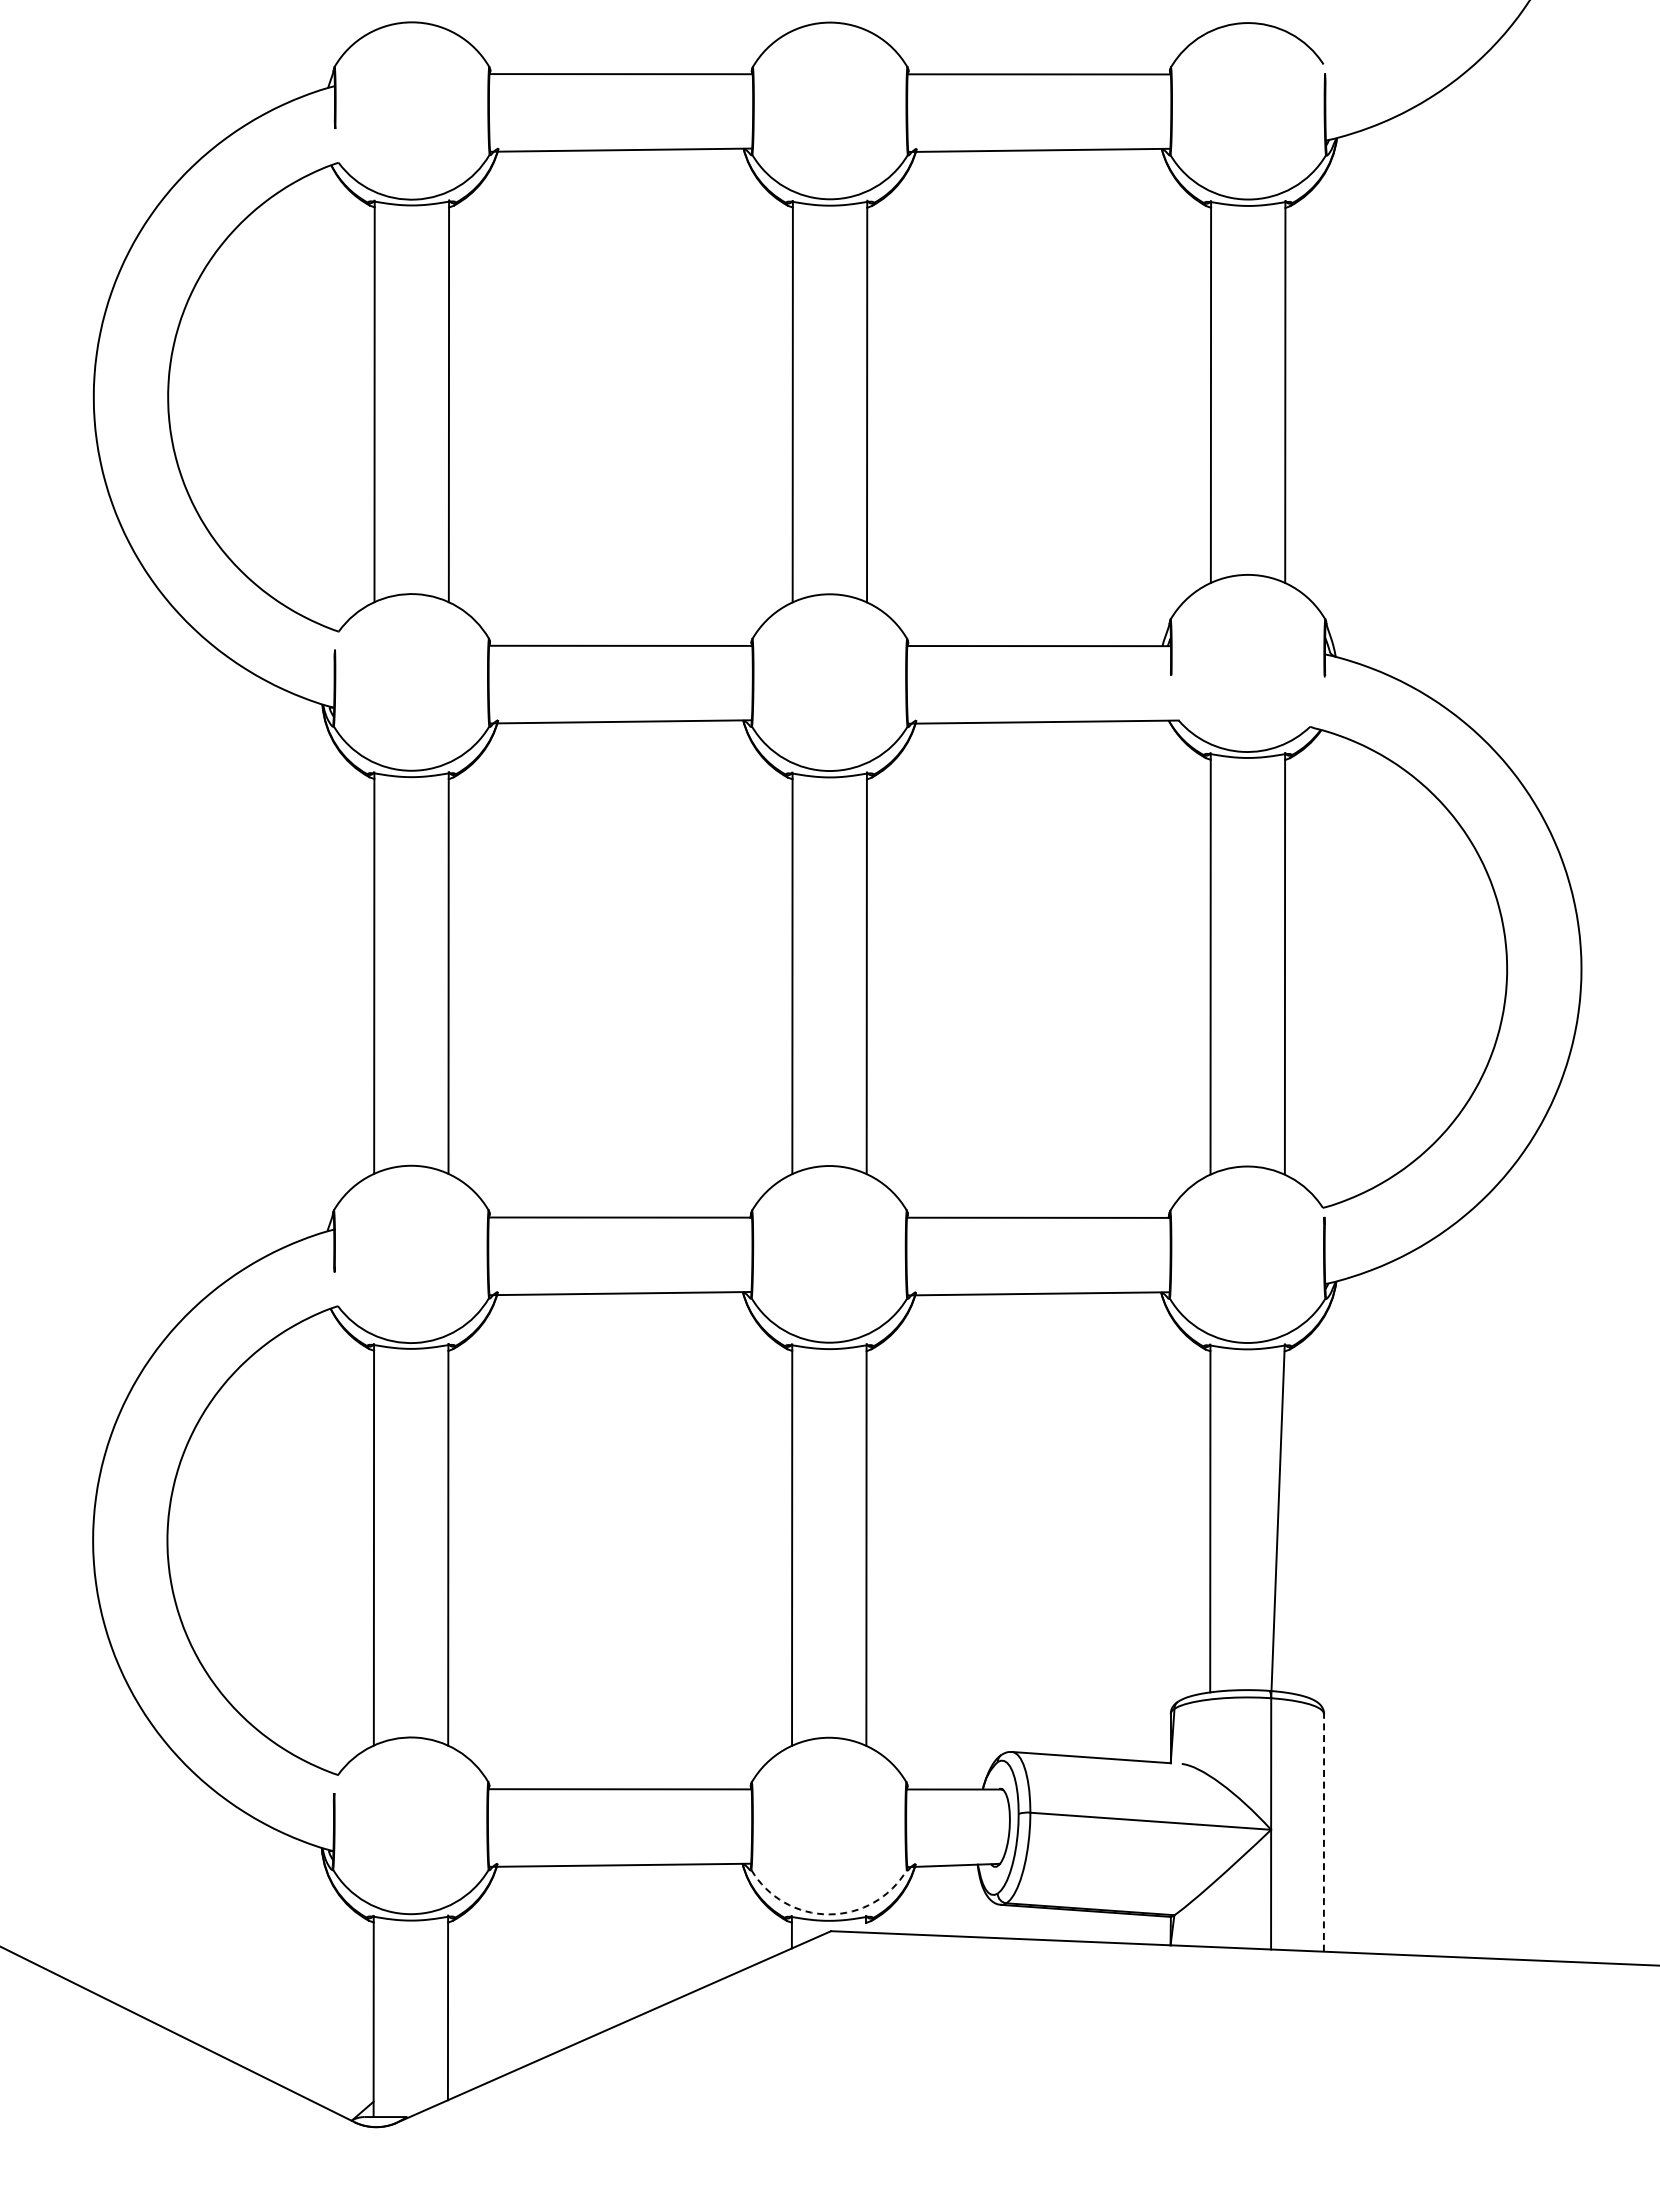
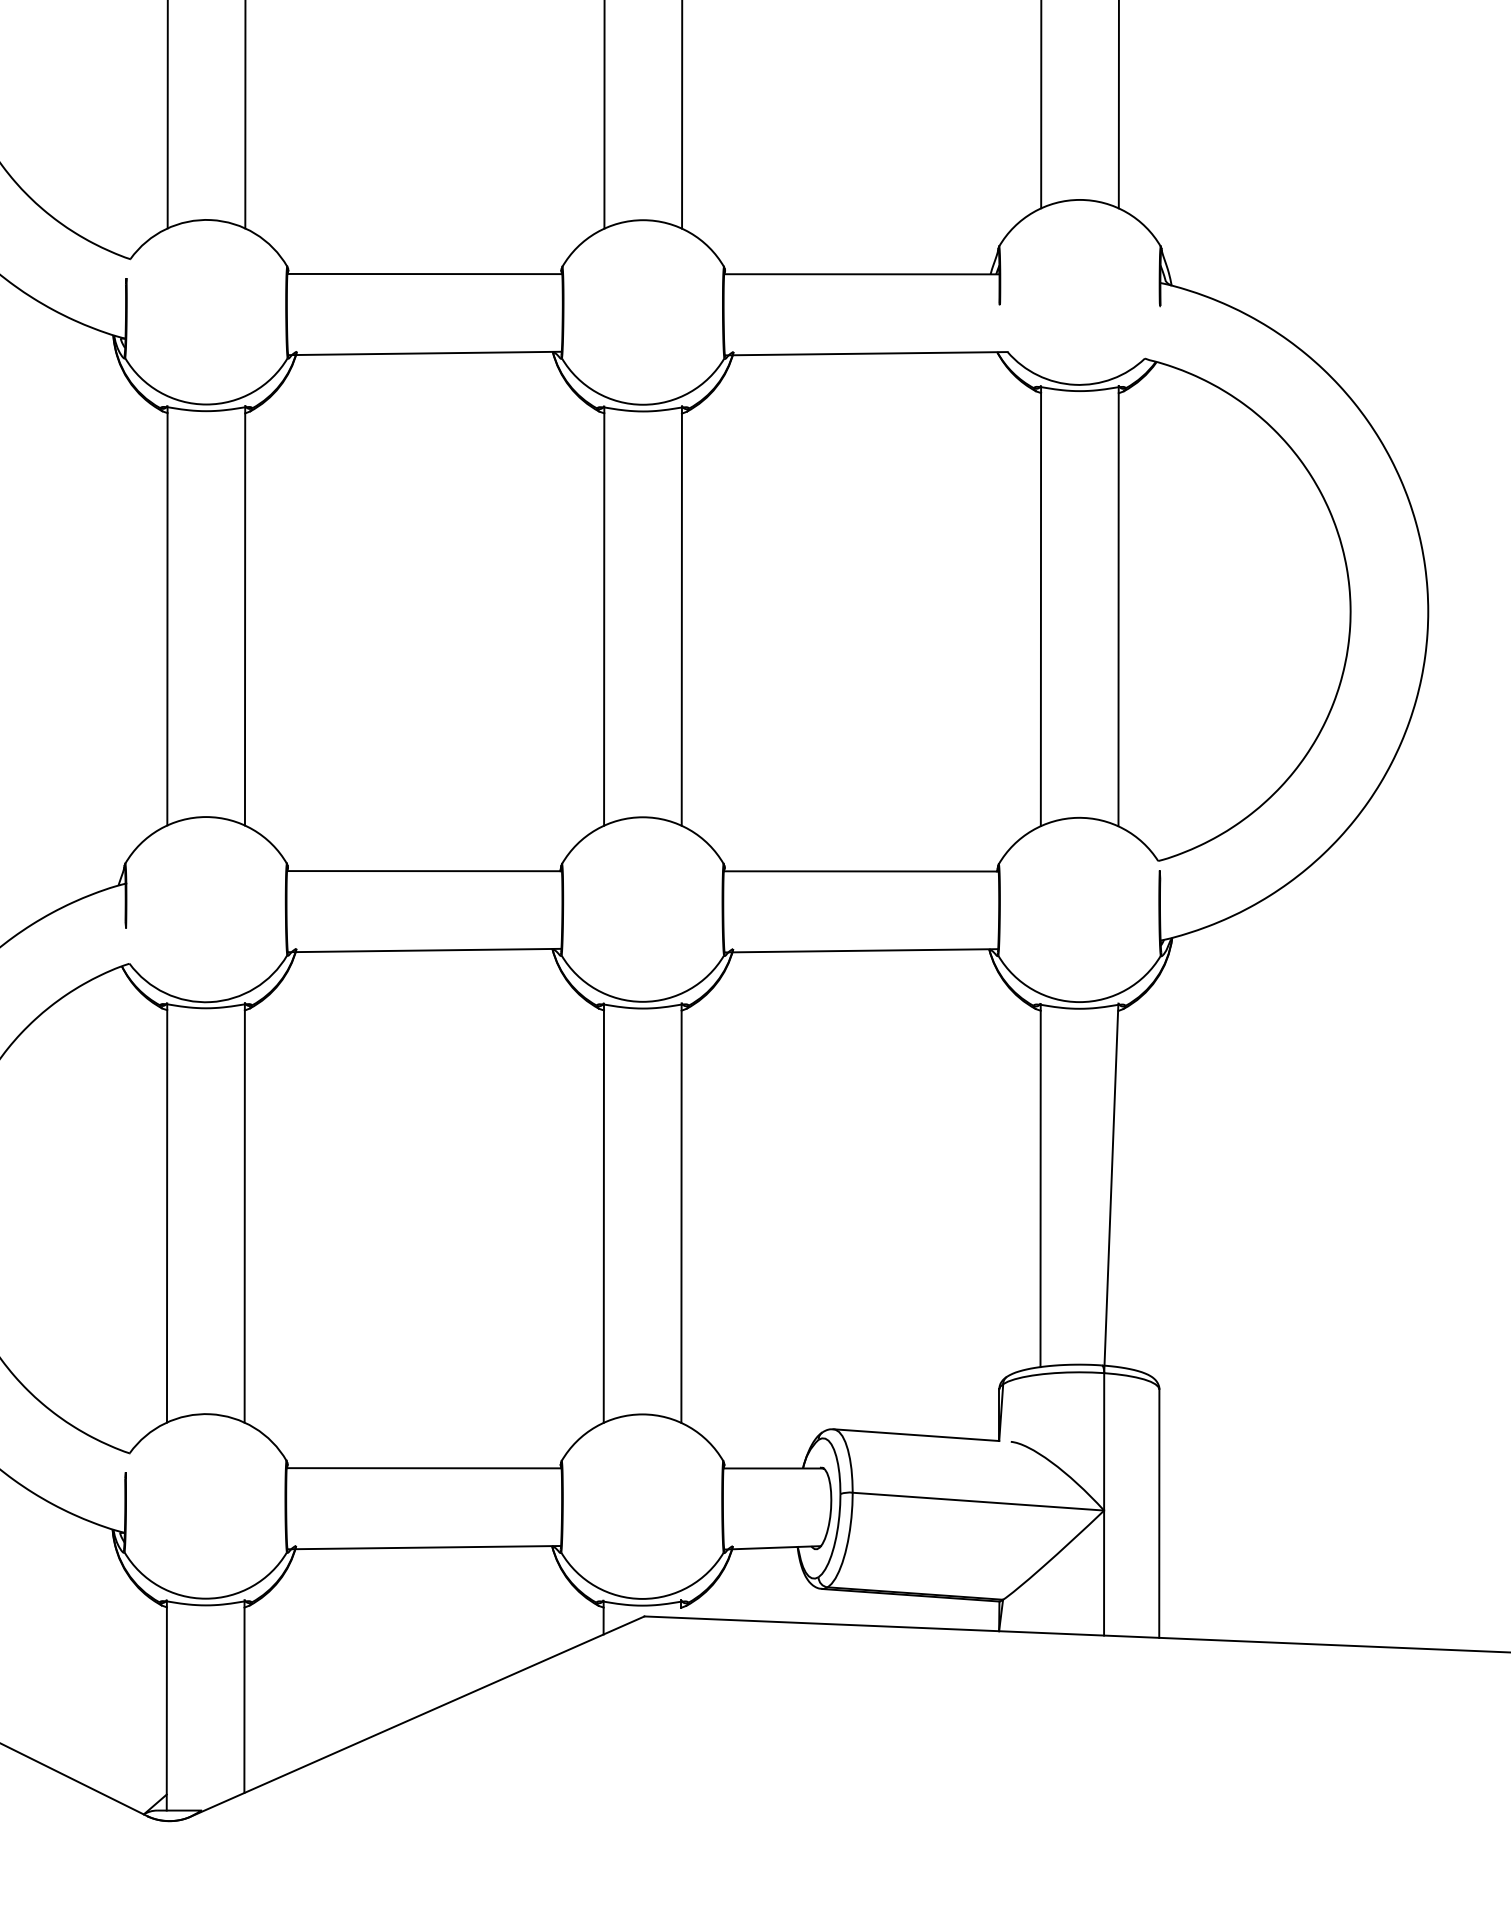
line: (1323, 1832) -> (1158, 1513), dashed -> solid
arc: (829, 1914) -> (642, 1599), dashed -> solid

